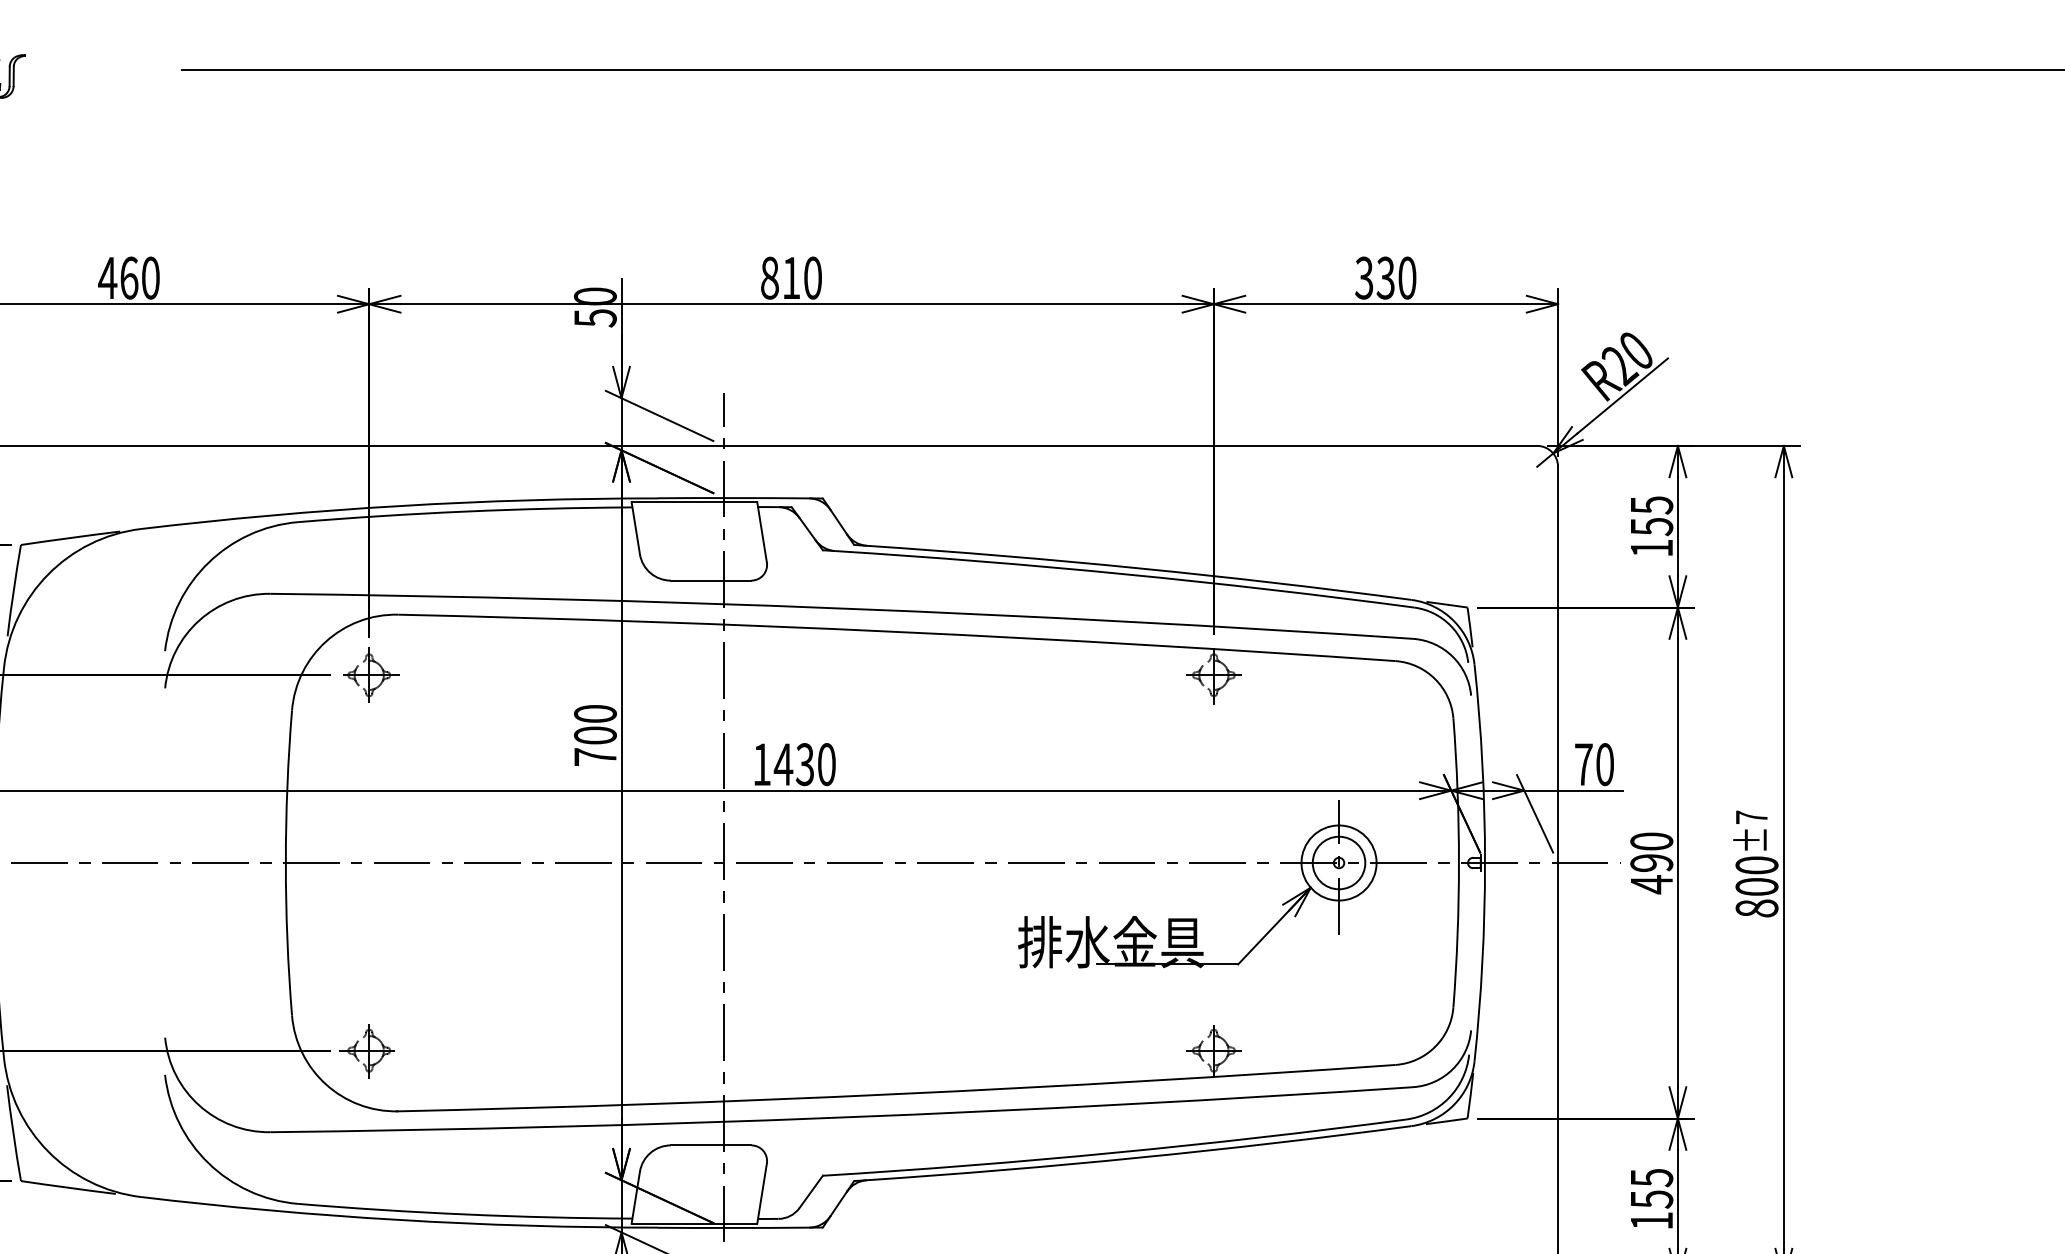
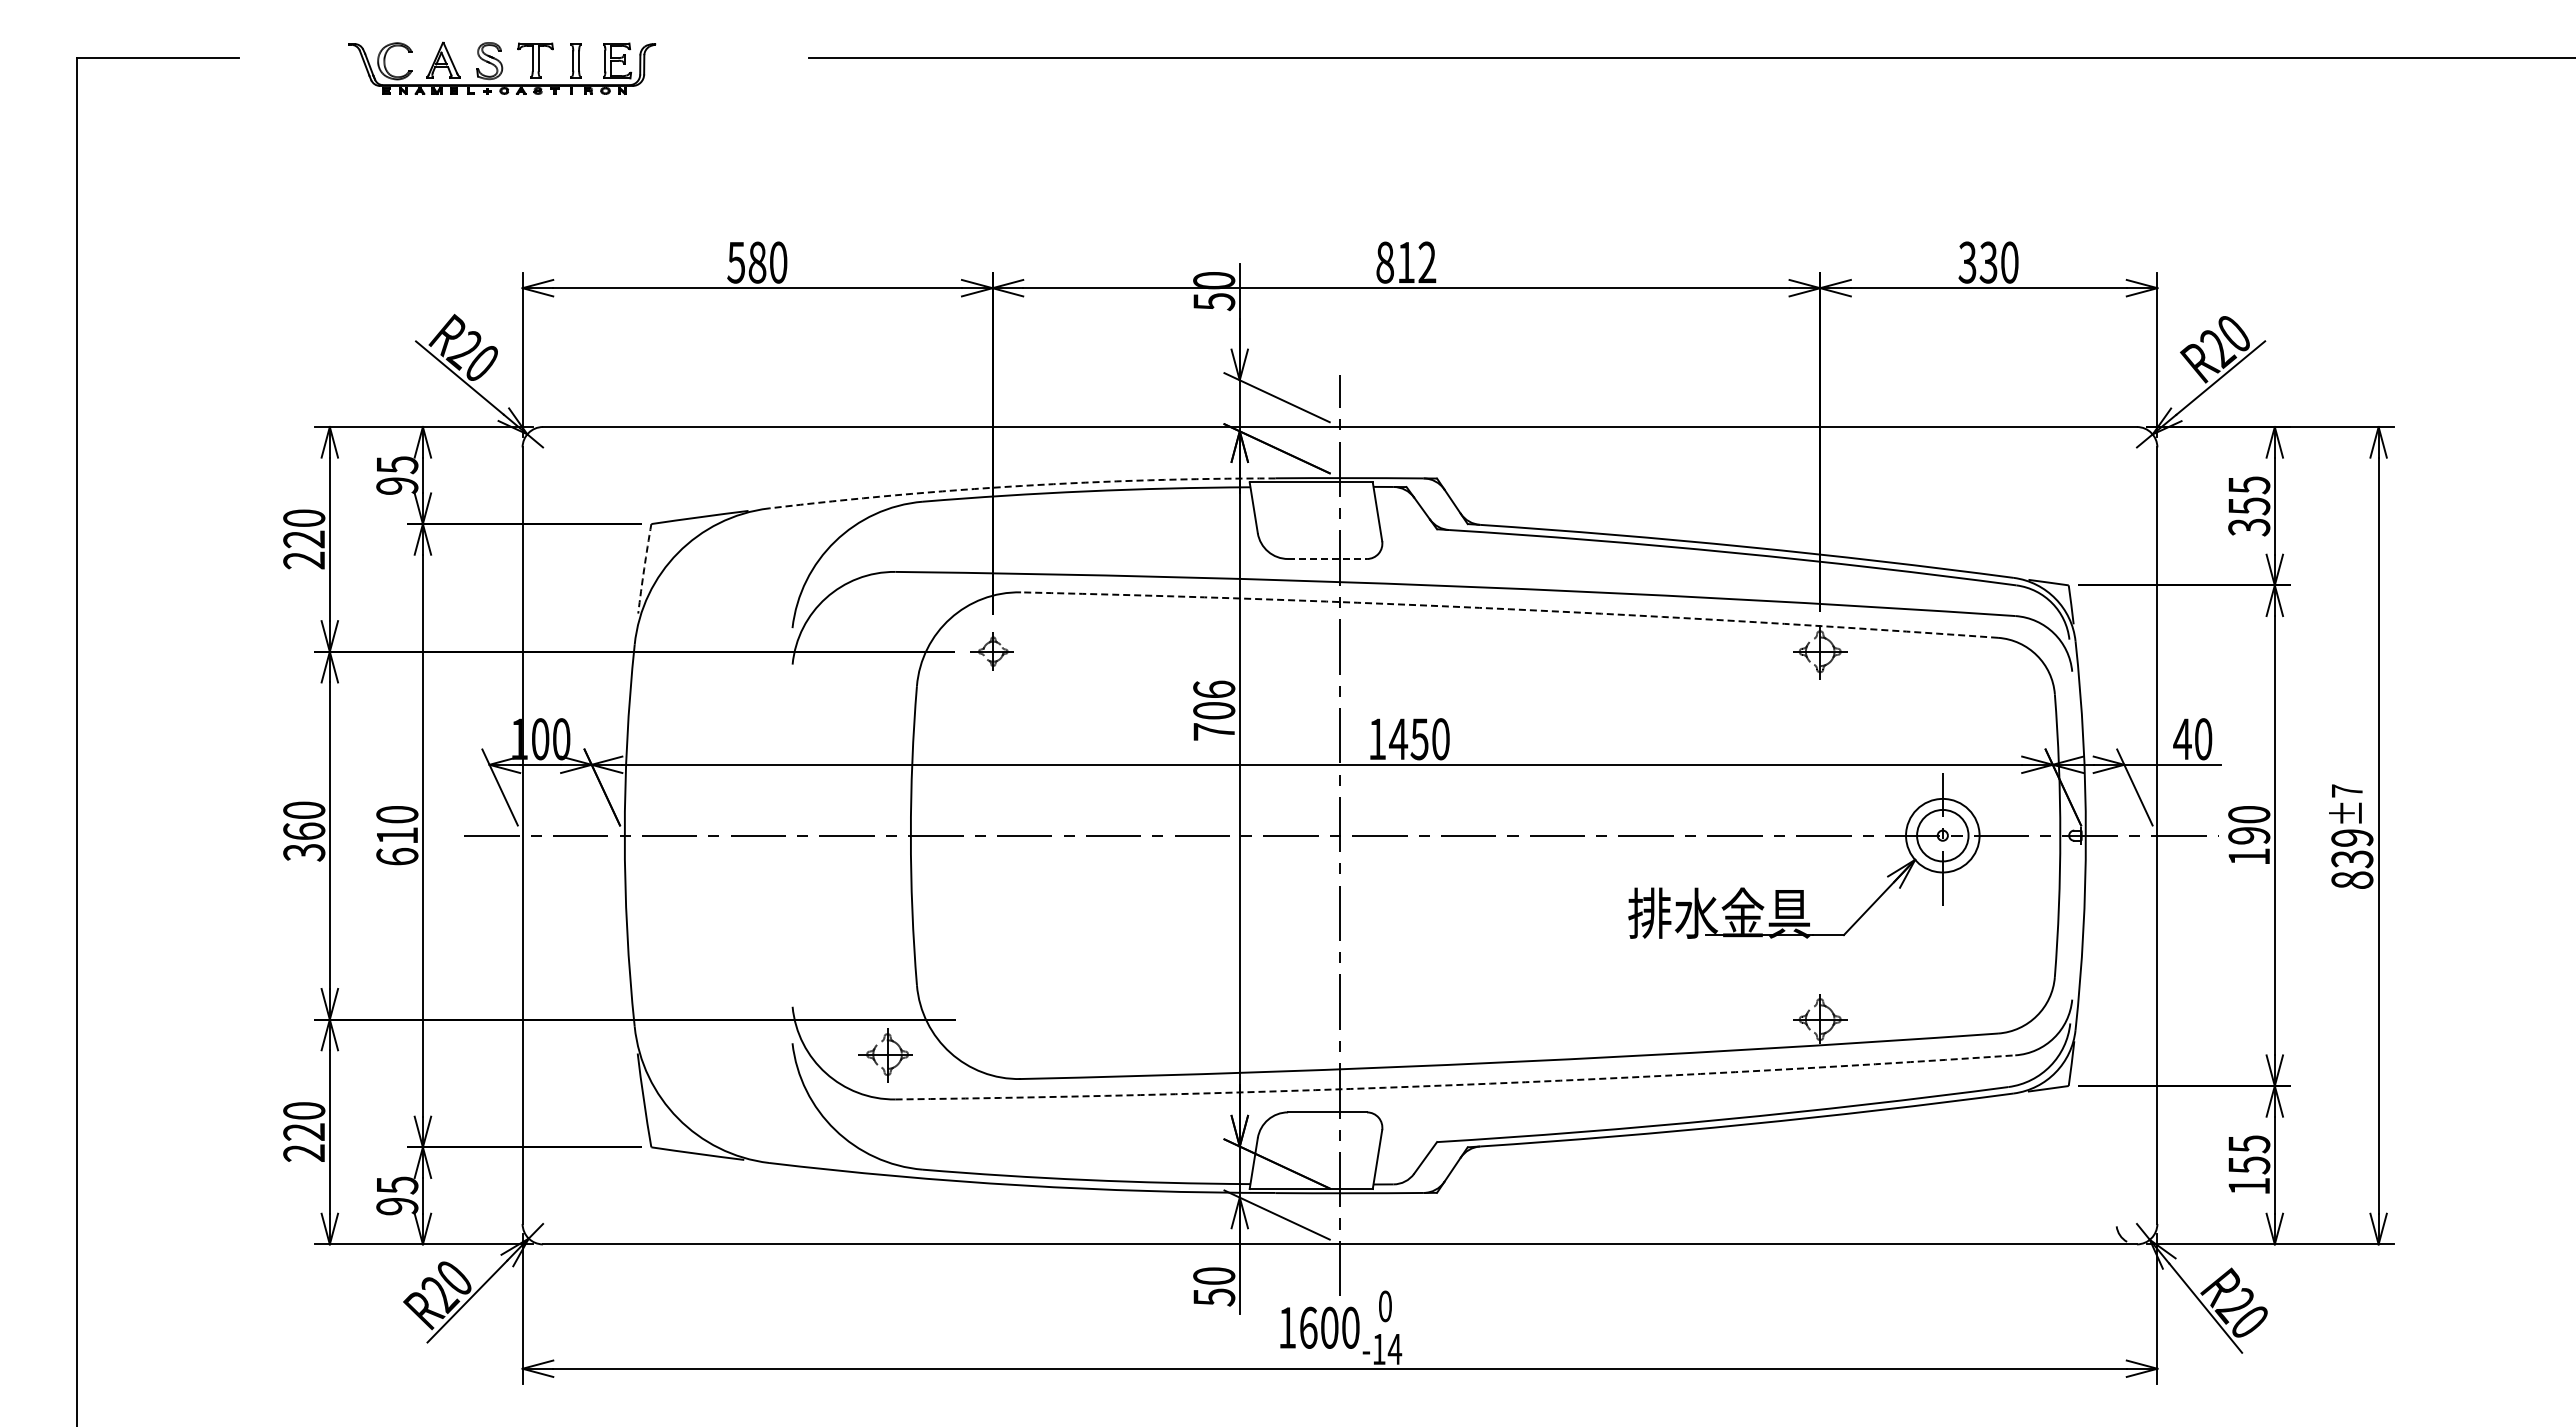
text: (118, 278) -> (746, 262), 460 -> 580
text: (813, 278) -> (1427, 262), 810 -> 812
arc: (398, 505) -> (1021, 485), solid -> dashed
text: (1652, 548) -> (2249, 527), 155 -> 355
line: (712, 581) -> (1328, 559), solid -> dashed
arc: (13, 590) -> (644, 568), solid -> dashed
arc: (896, 632) -> (1509, 609), solid -> dashed
part: (371, 675) -> (994, 651), size x0.7
text: (595, 713) -> (1214, 689), 700 -> 706
text: (804, 763) -> (1419, 738), 1430 -> 1450
text: (1583, 763) -> (2182, 738), 70 -> 40
text: (1757, 876) -> (2352, 848), 800 -> 839
text: (1651, 884) -> (2248, 856), 490 -> 190
part: (367, 1051) -> (885, 1055), moved
arc: (841, 1117) -> (1455, 1085), solid -> dashed

